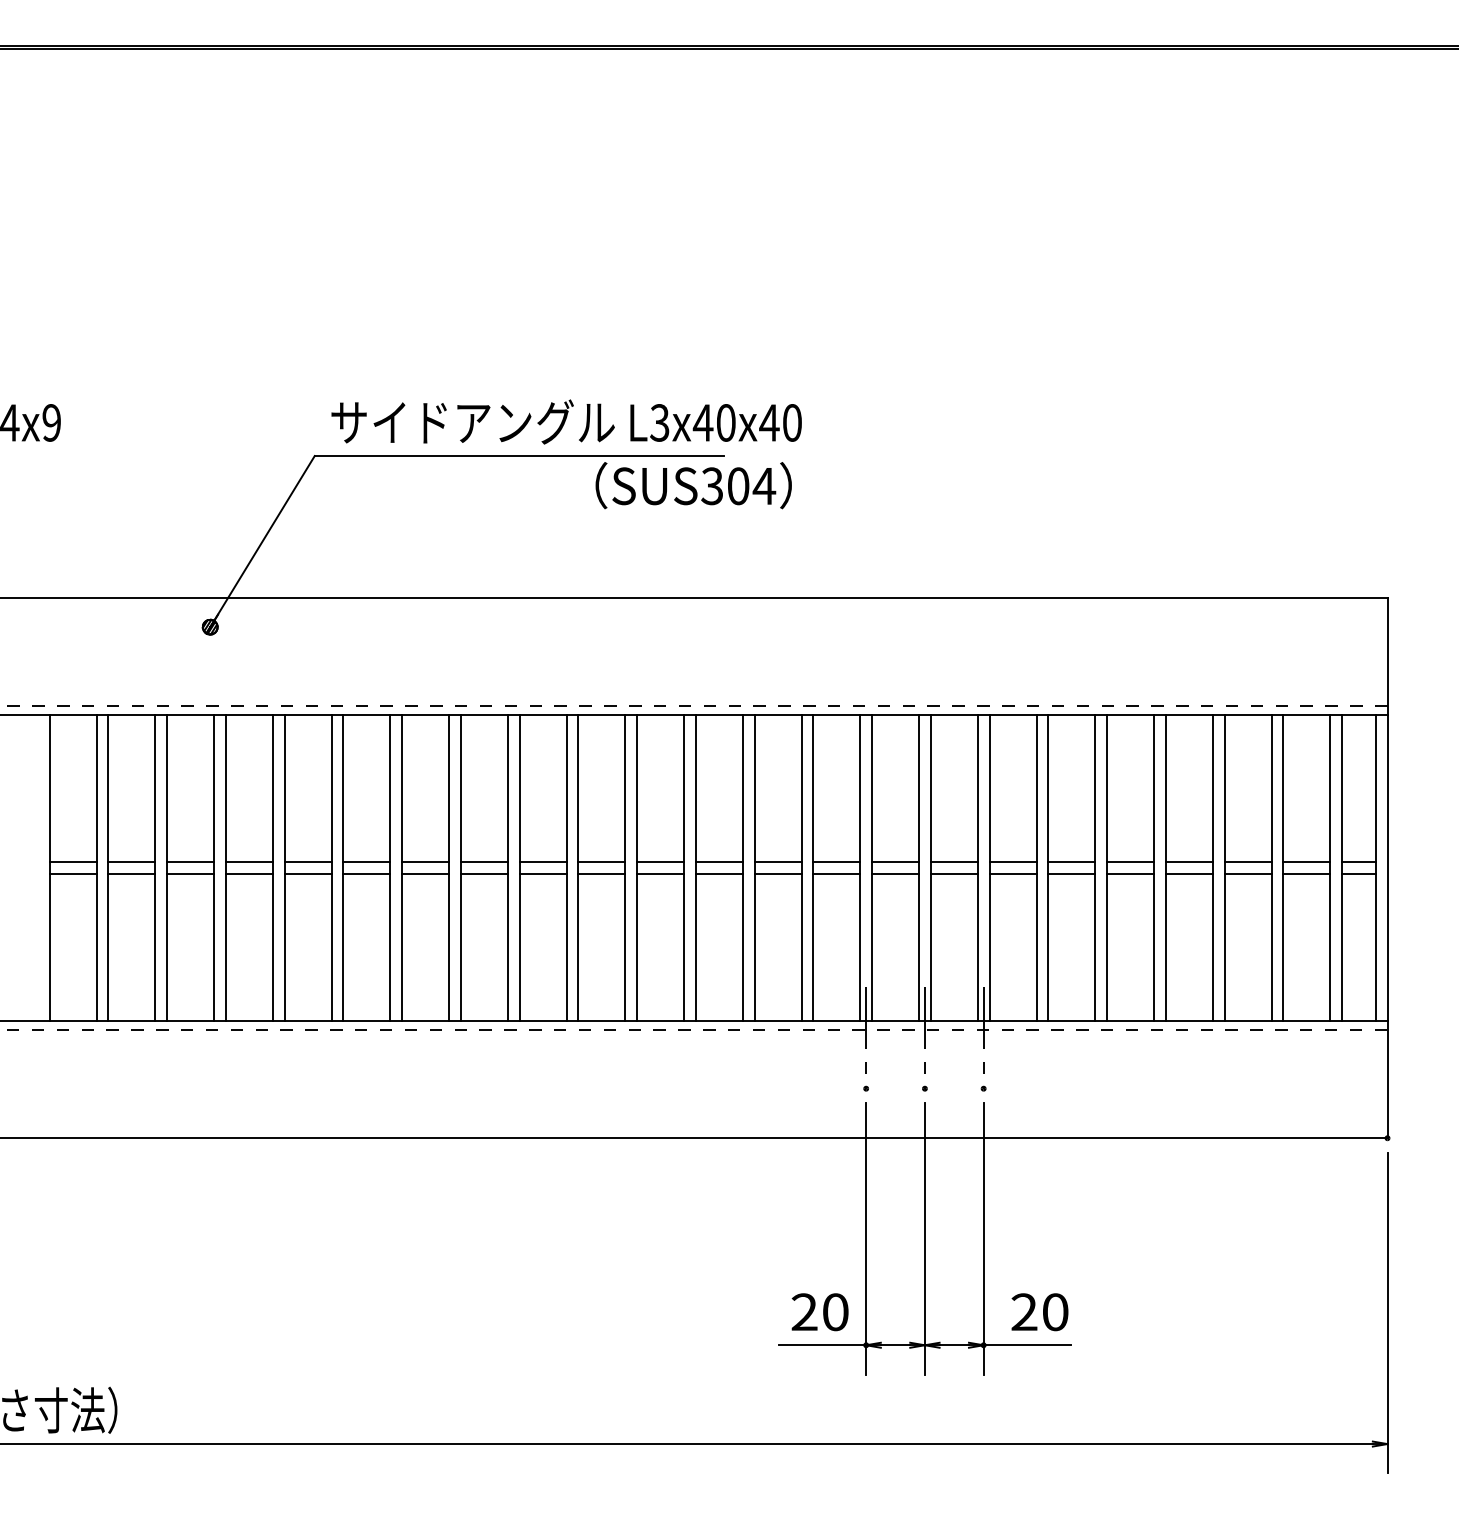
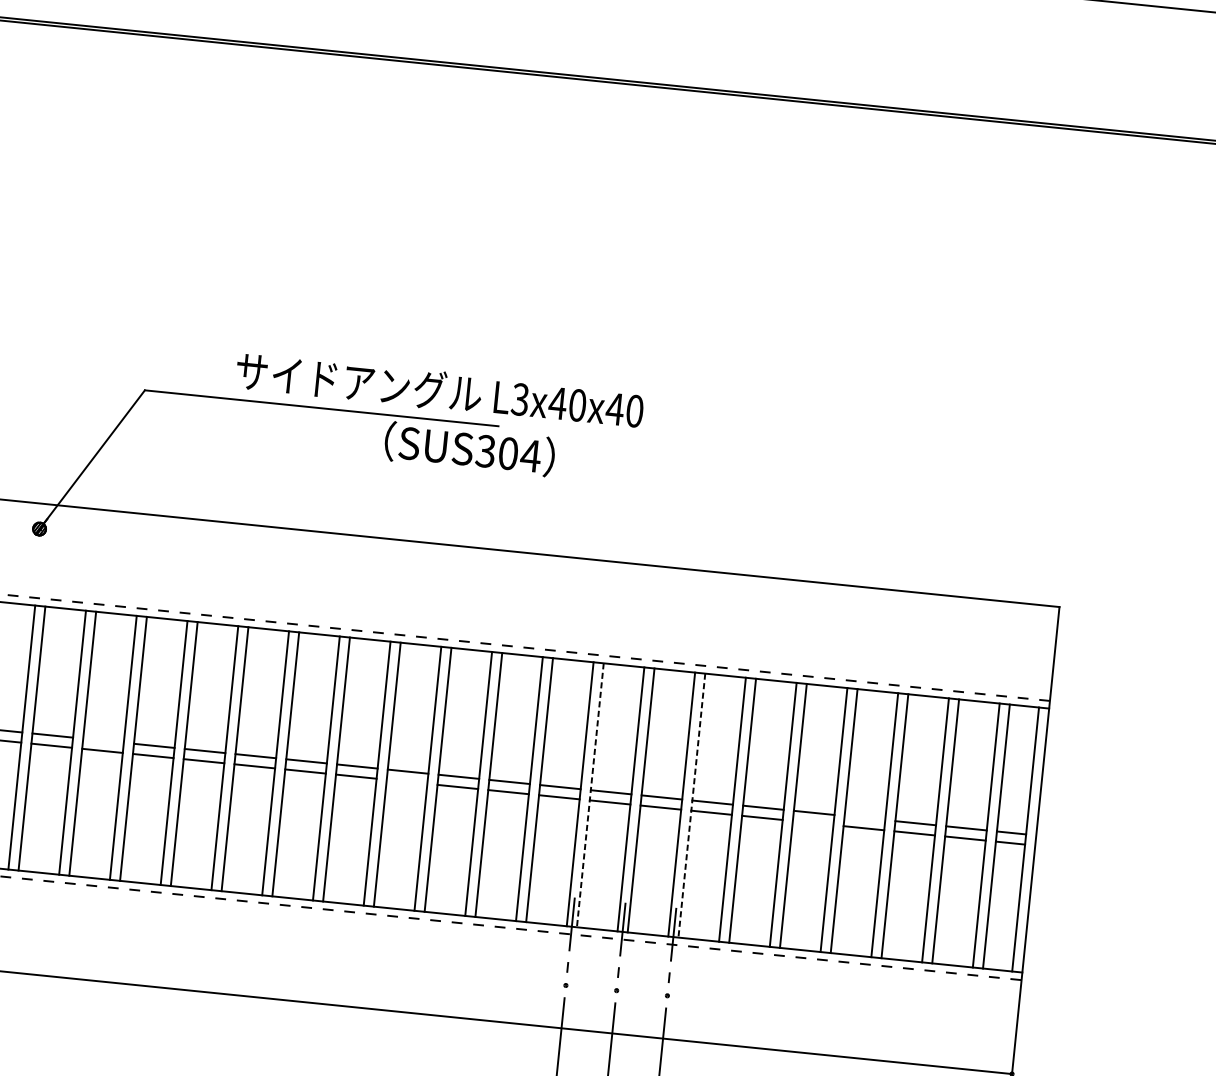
text: (566, 421) -> (439, 390), moved
line: (307, 862) -> (102, 740), removed
line: (1188, 862) -> (864, 818), removed
line: (872, 868) -> (590, 795), solid -> dashed
line: (989, 868) -> (691, 806), solid -> dashed
line: (660, 873) -> (407, 781), removed
line: (1130, 873) -> (813, 822), removed

